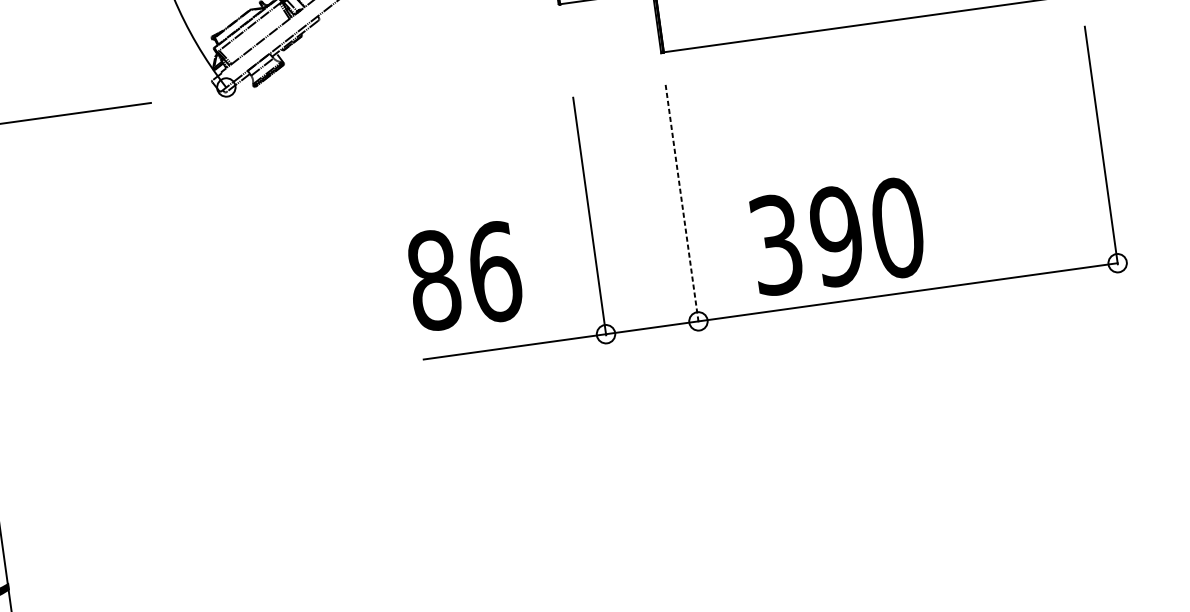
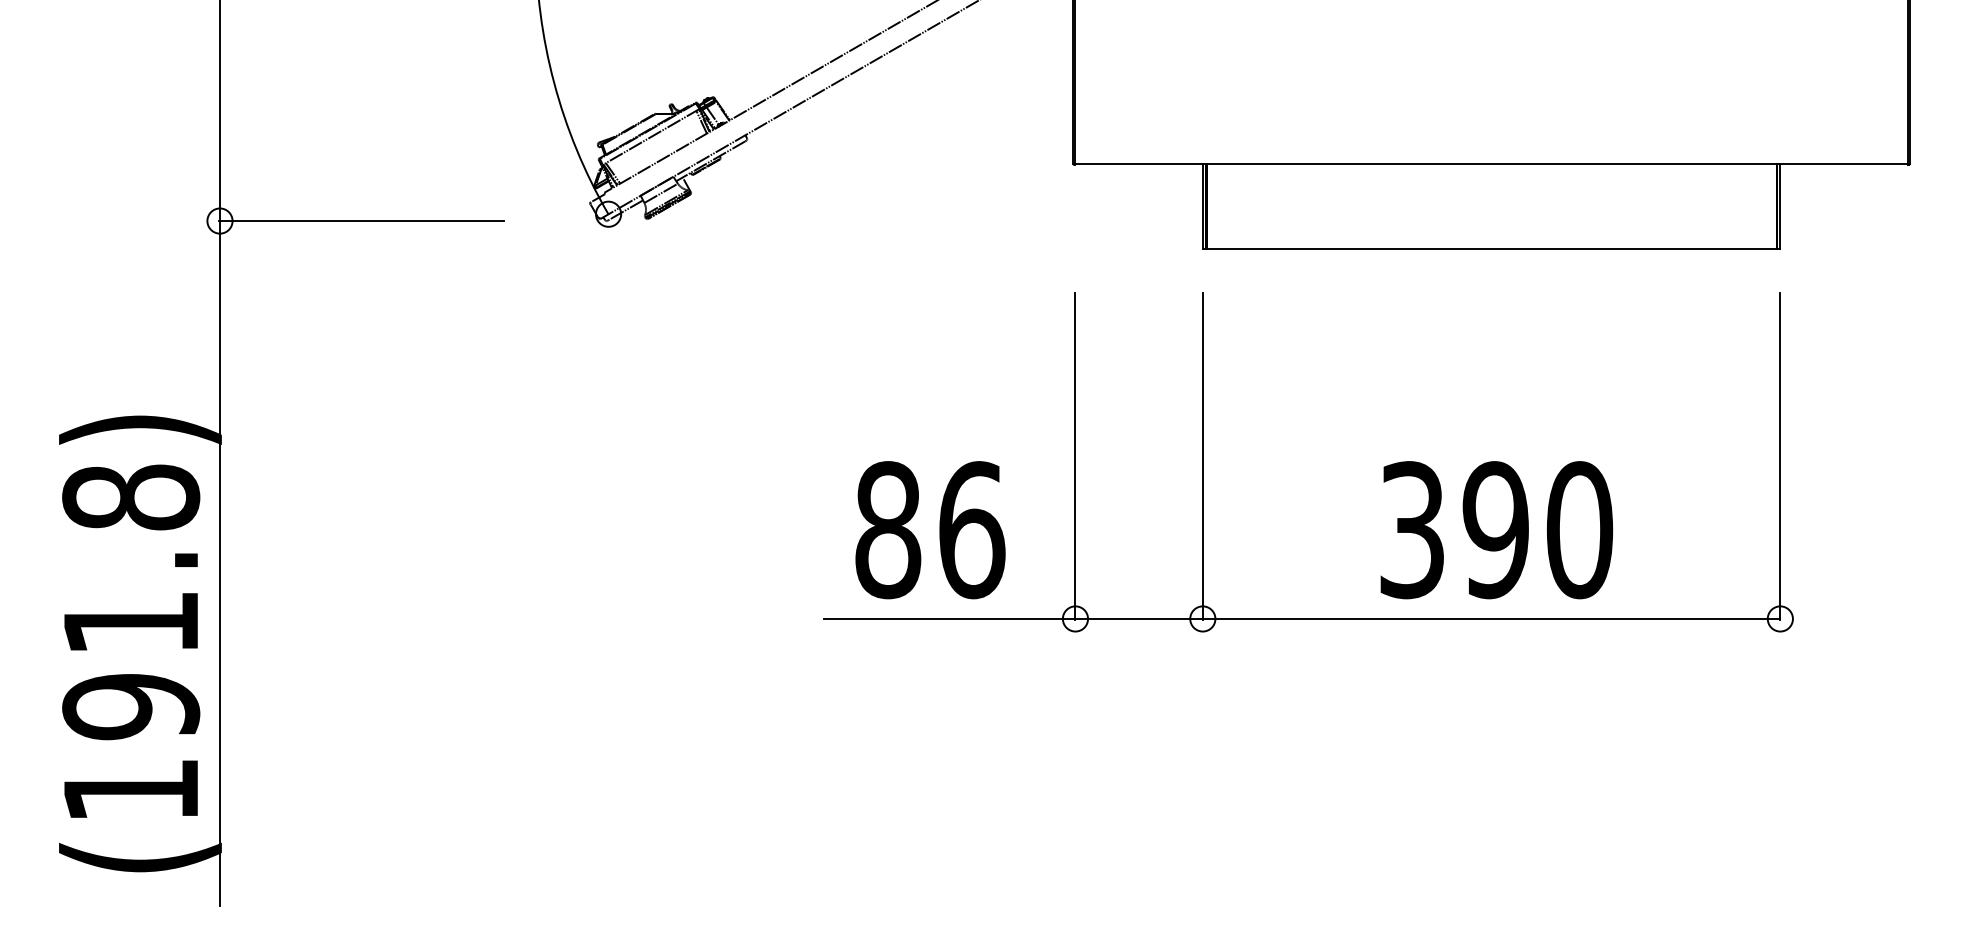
line: (681, 203) -> (1202, 456), dashed -> solid
text: (837, 236) -> (1496, 530), moved
text: (464, 276) -> (930, 530), moved

